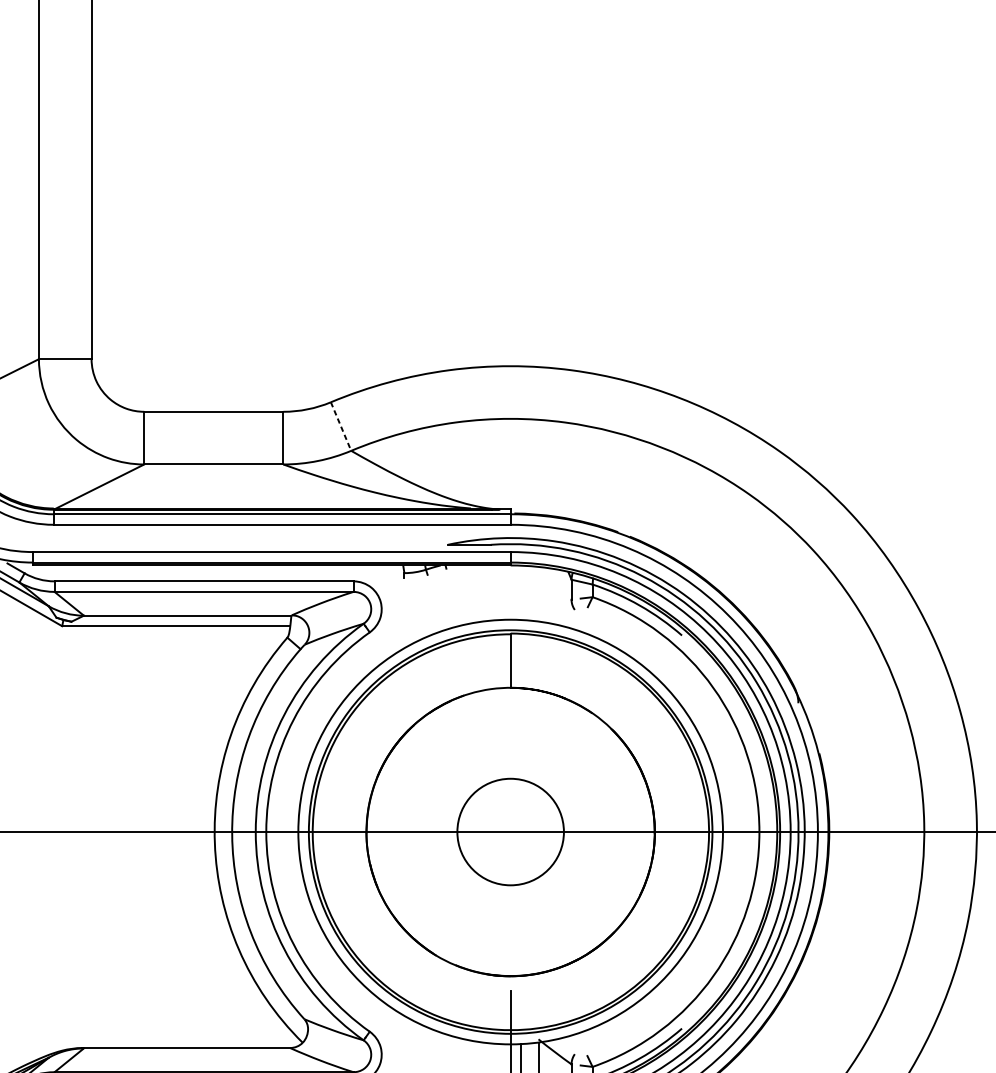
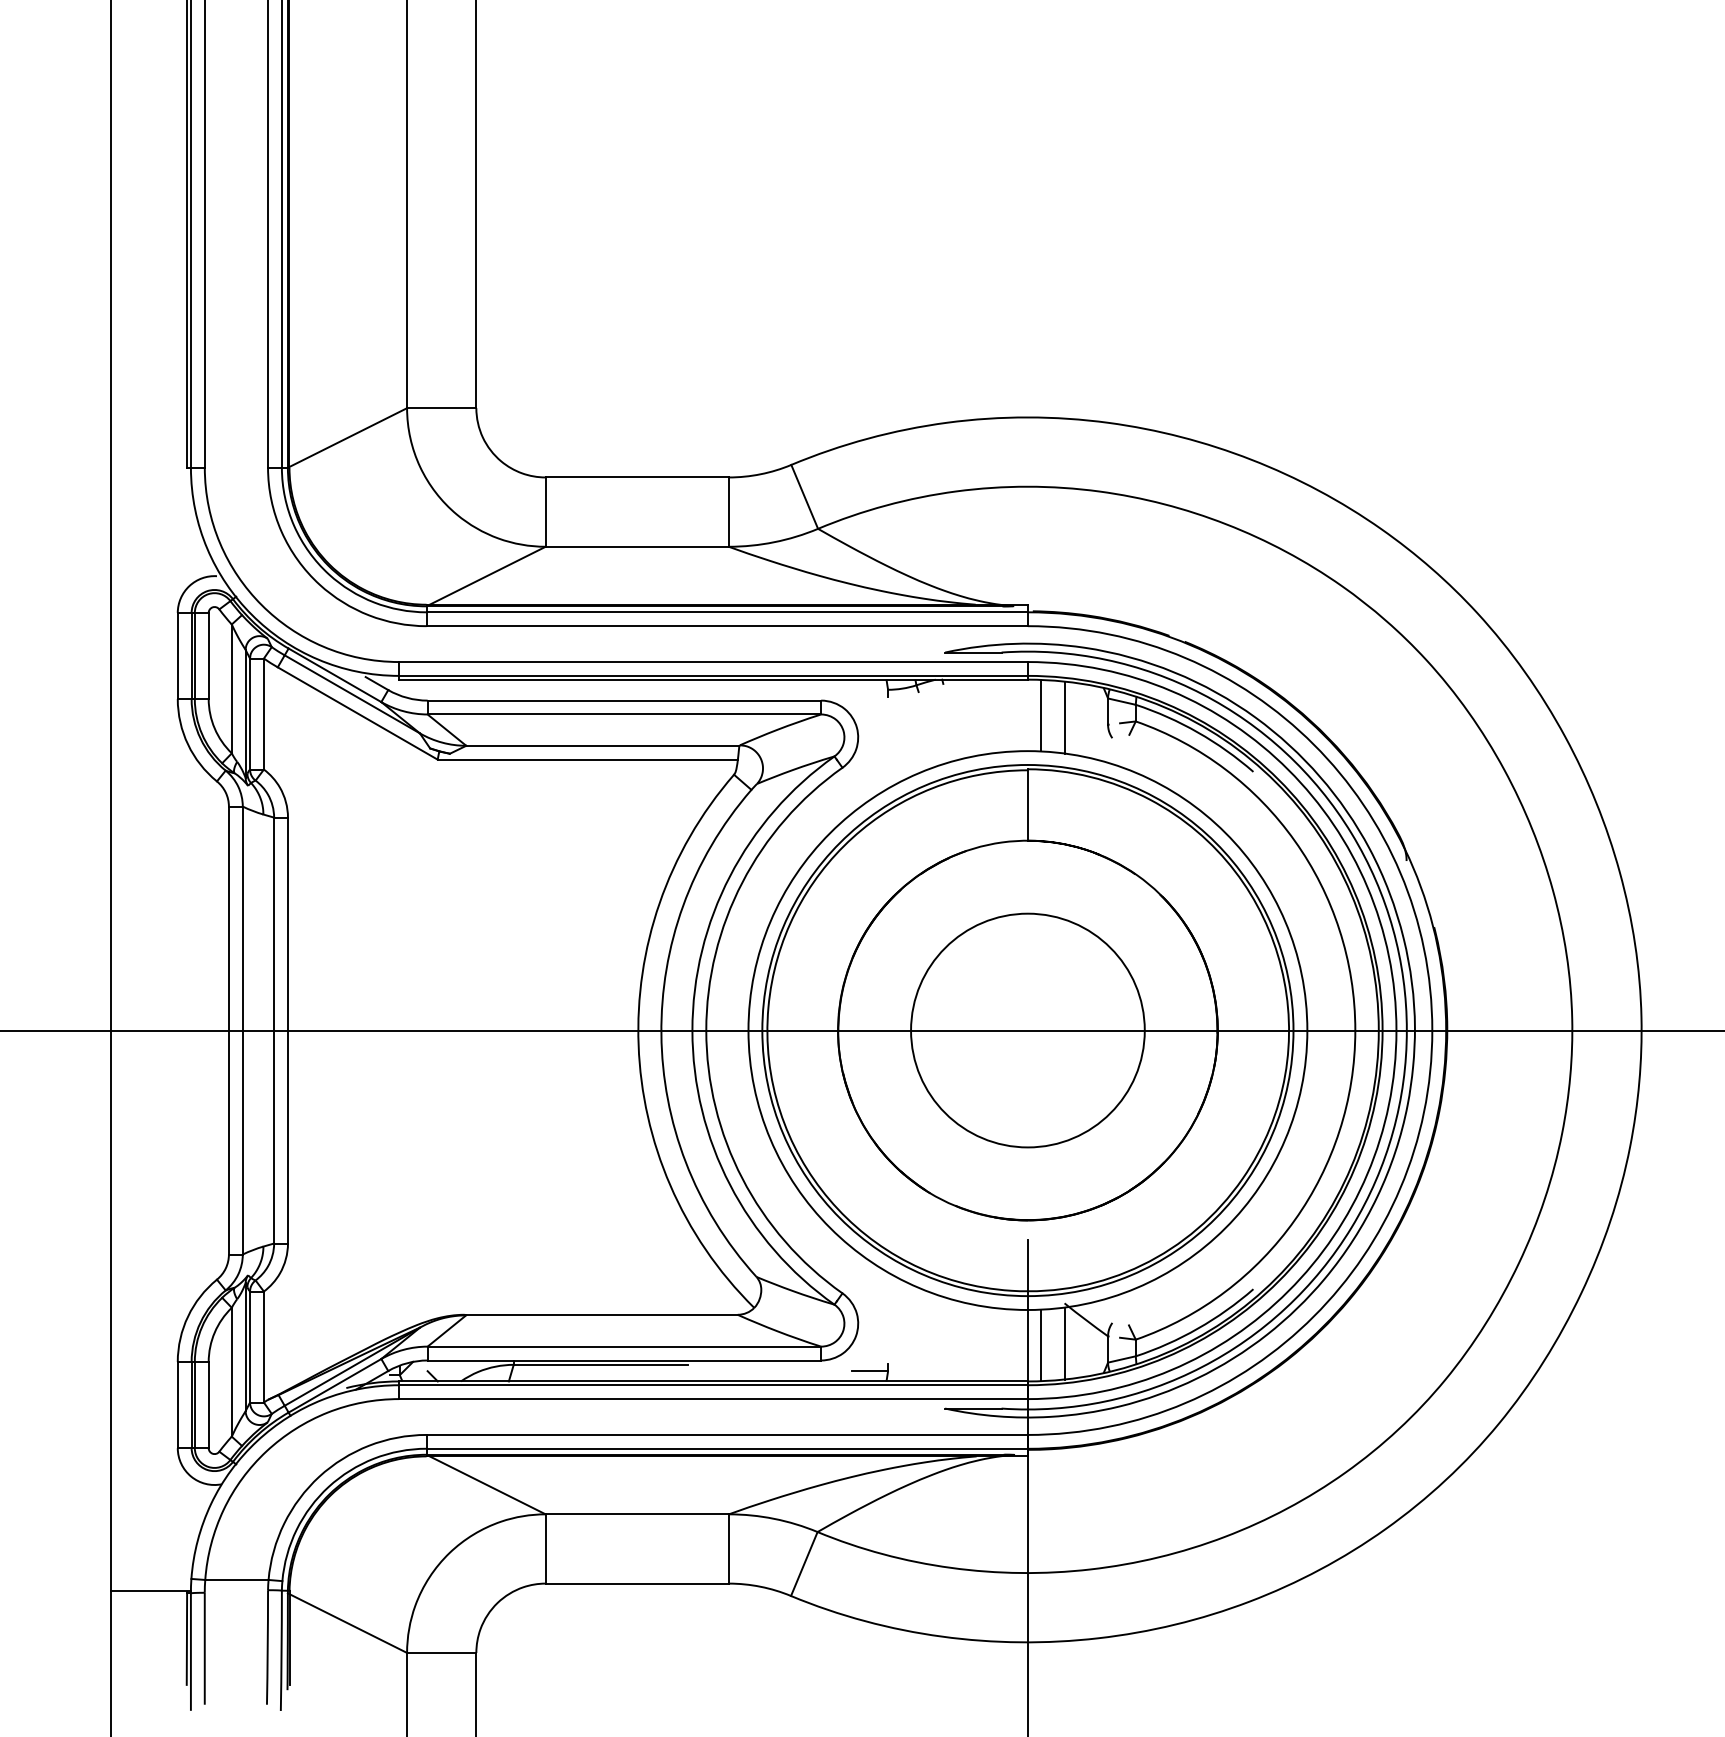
line: (340, 426) -> (804, 496), dashed -> solid
line: (520, 592) -> (1041, 715), added
line: (538, 594) -> (1064, 717), added
circle: (510, 832) -> (1027, 1030), size x1.67

